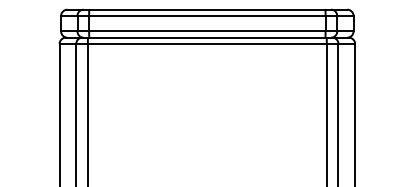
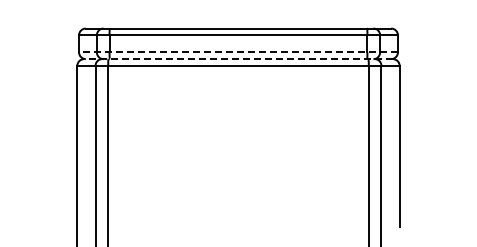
line: (207, 31) -> (238, 52), solid -> dashed
line: (207, 38) -> (238, 59), solid -> dashed

